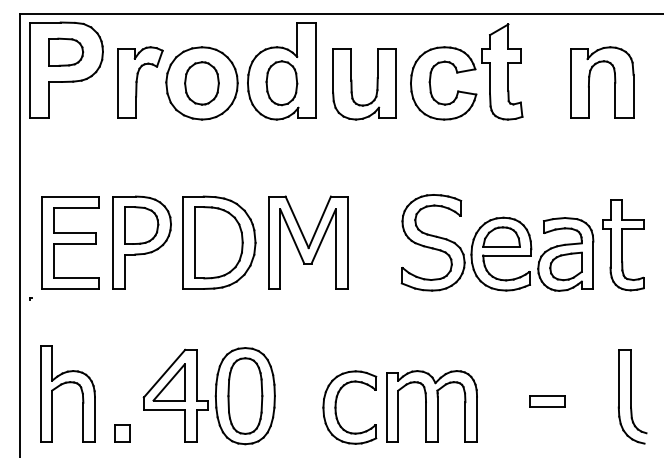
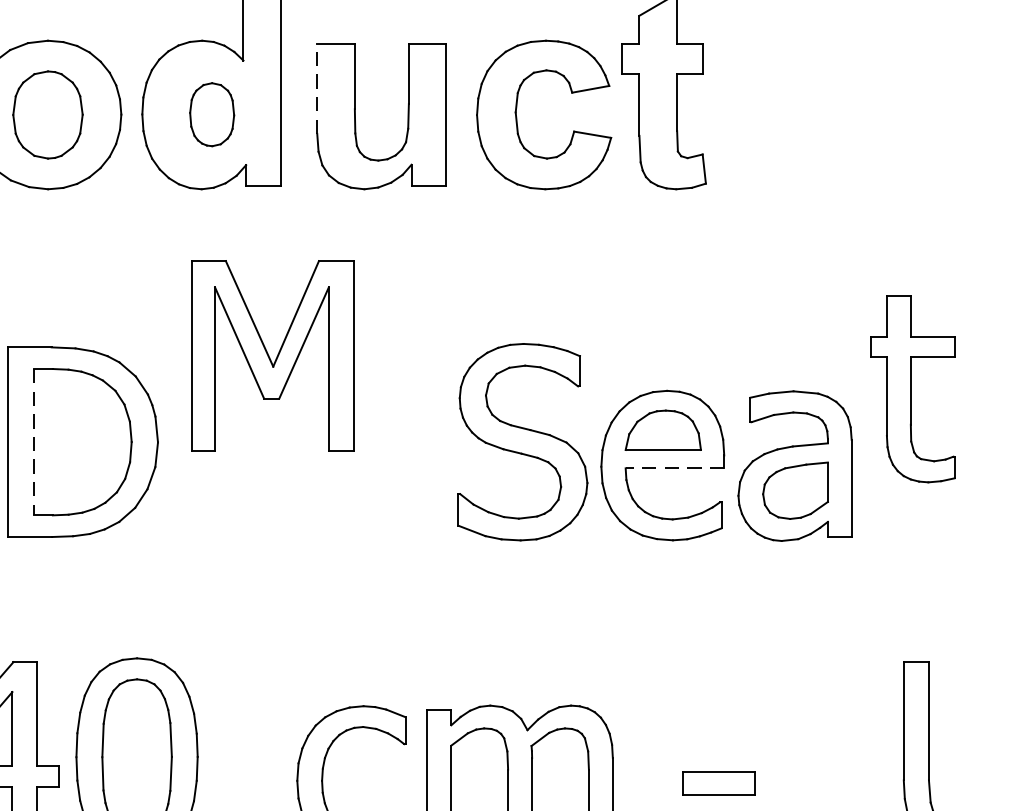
line: (333, 70) -> (318, 88), solid -> dashed
part: (614, 82) -> (895, 113), removed
part: (281, 83) -> (211, 115), size x0.7
line: (195, 242) -> (34, 441), solid -> dashed
part: (308, 242) -> (272, 355), moved
part: (623, 245) -> (913, 390), moved
line: (506, 255) -> (673, 468), solid -> dashed
part: (547, 401) -> (718, 782), moved

